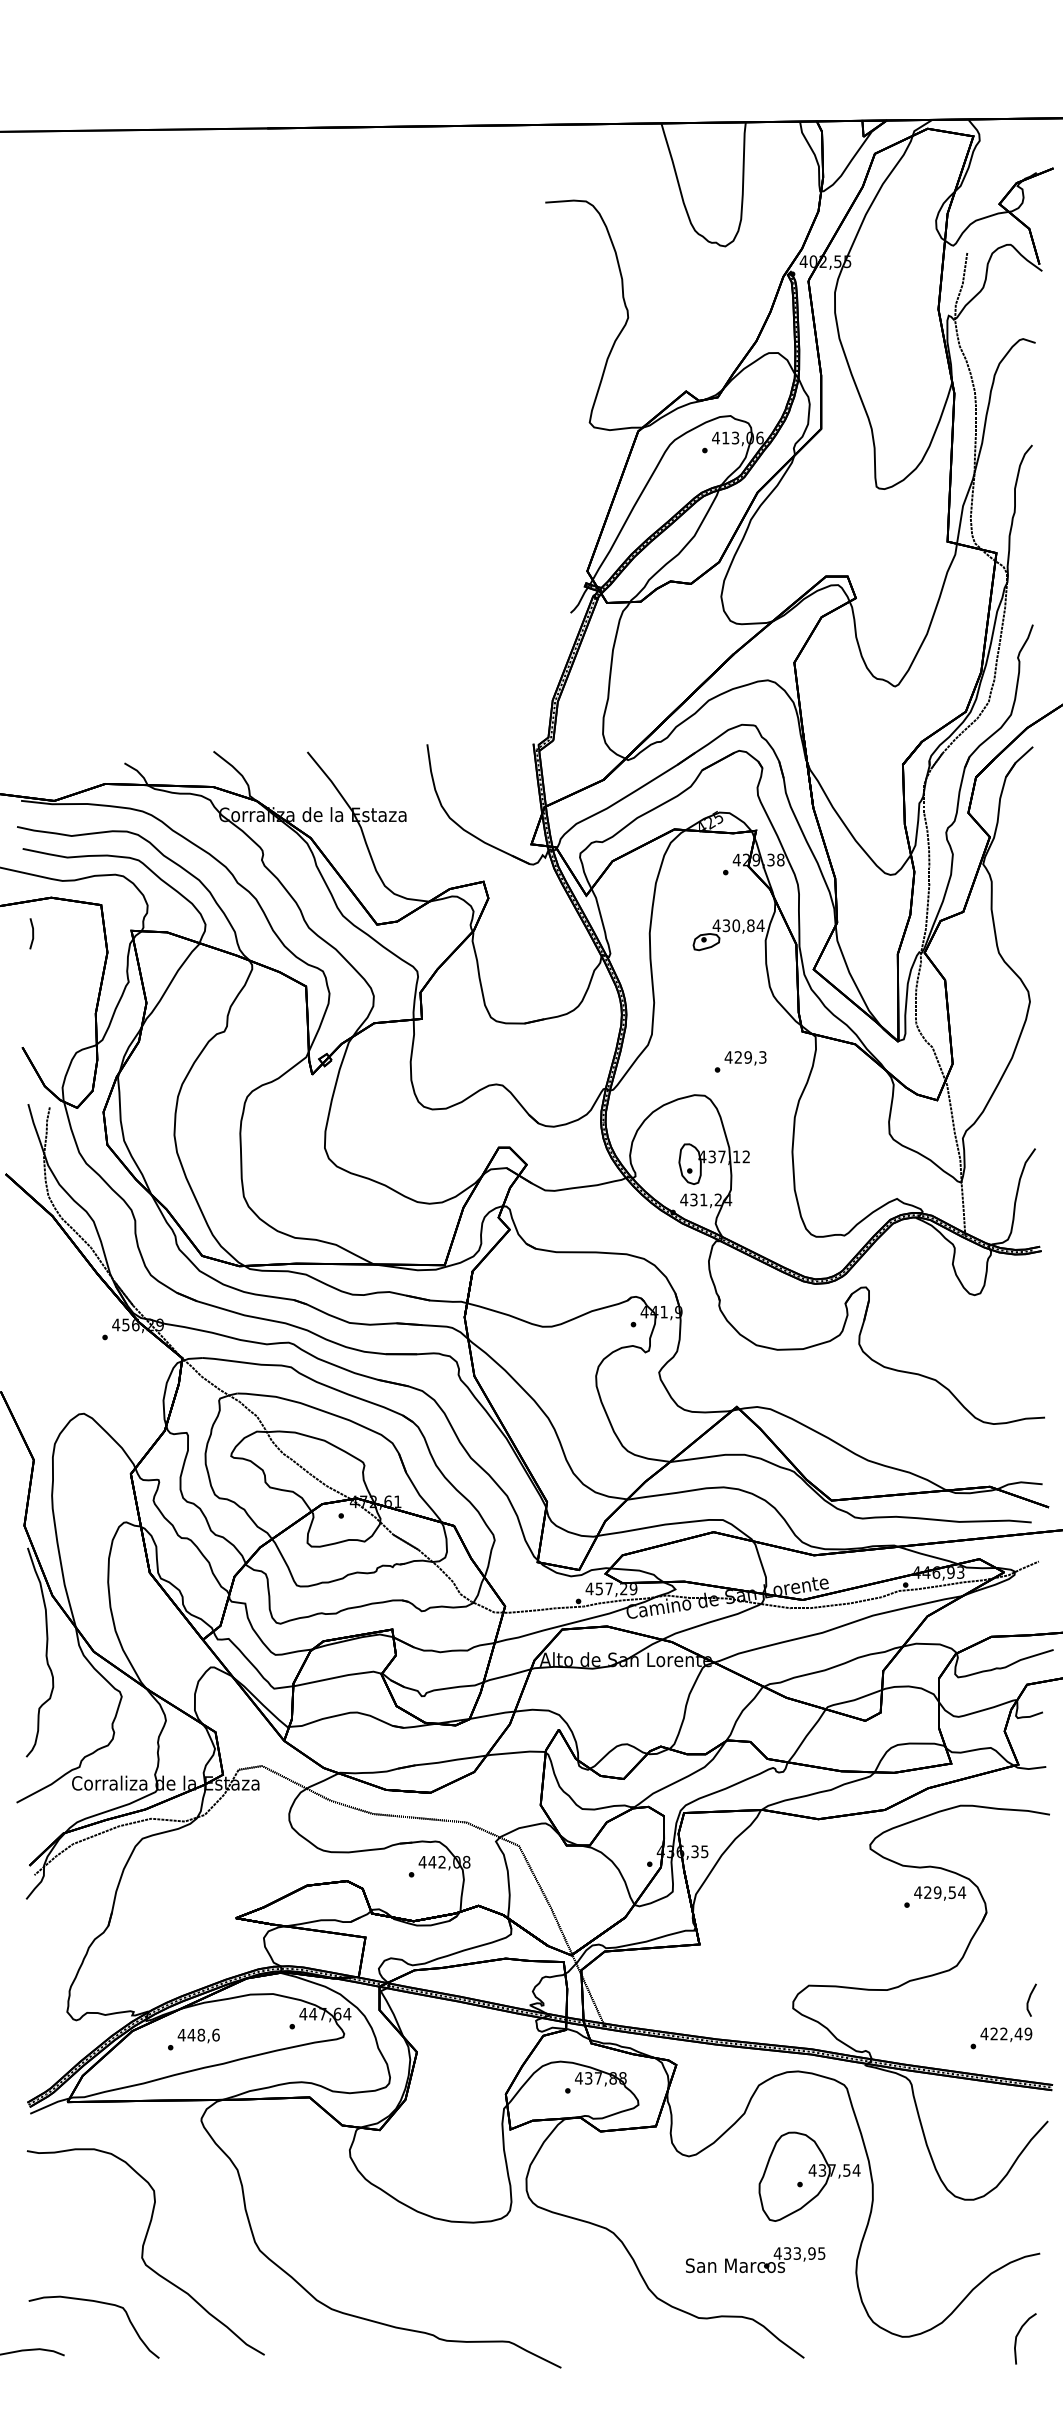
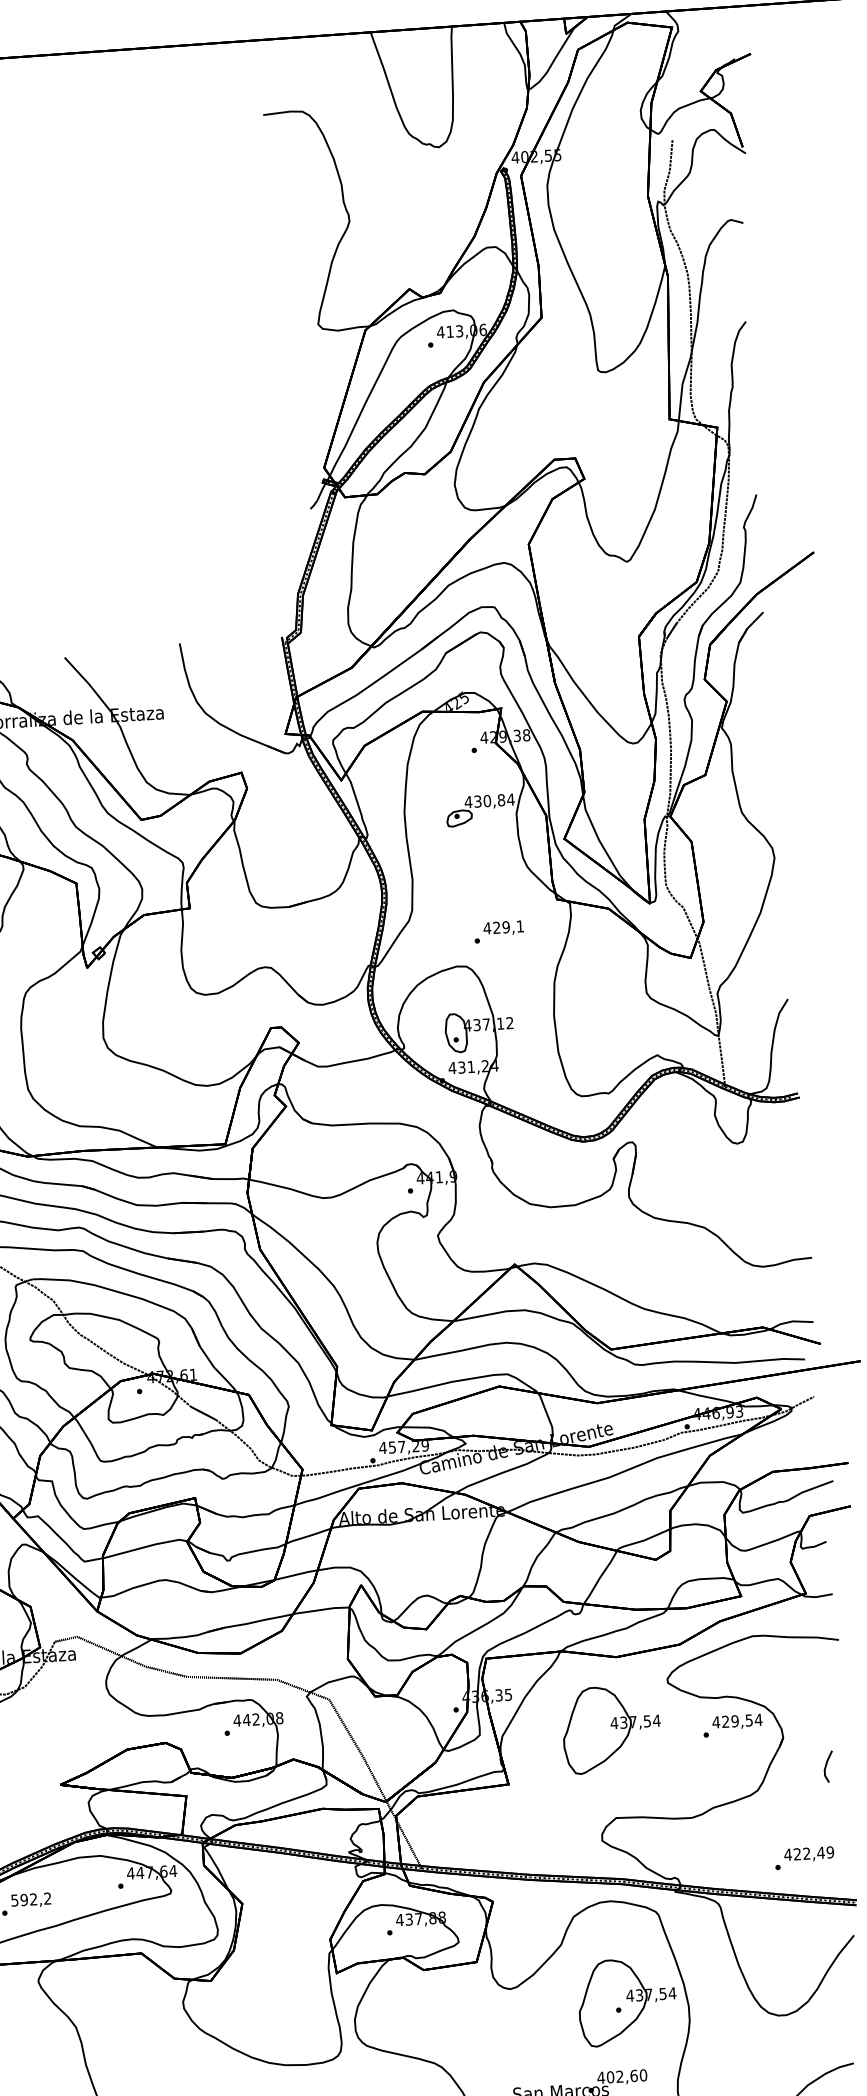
text: (762, 1057) -> (519, 926), 429,3 -> 429,1
part: (809, 1893) -> (611, 1729), added
line: (1030, 1998) -> (827, 1765), moved
text: (198, 2034) -> (30, 1898), 448,6 -> 592,2
text: (804, 2253) -> (626, 2076), 433,95 -> 402,60

